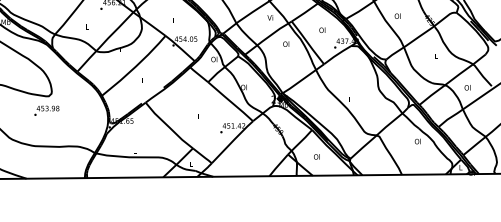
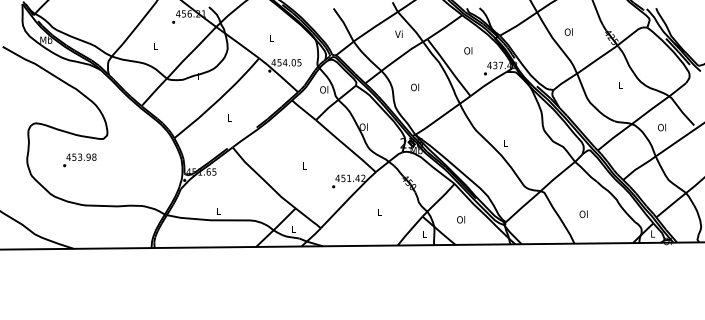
text: (286, 44) -> (415, 87), moved
text: (46, 110) -> (79, 160), moved
text: (417, 140) -> (583, 213), moved

